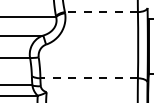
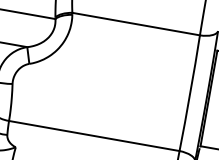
line: (100, 12) -> (134, 24), dashed -> solid
line: (89, 78) -> (94, 136), dashed -> solid

